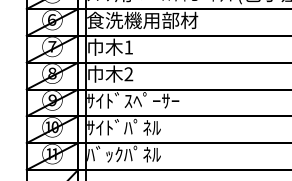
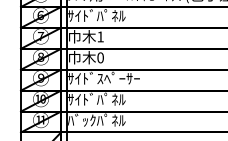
text: (142, 19) -> (111, 15), 食洗機用部材 -> ｻｲﾄﾞﾊﾟﾈﾙ
text: (128, 73) -> (100, 57), 2 -> 0

